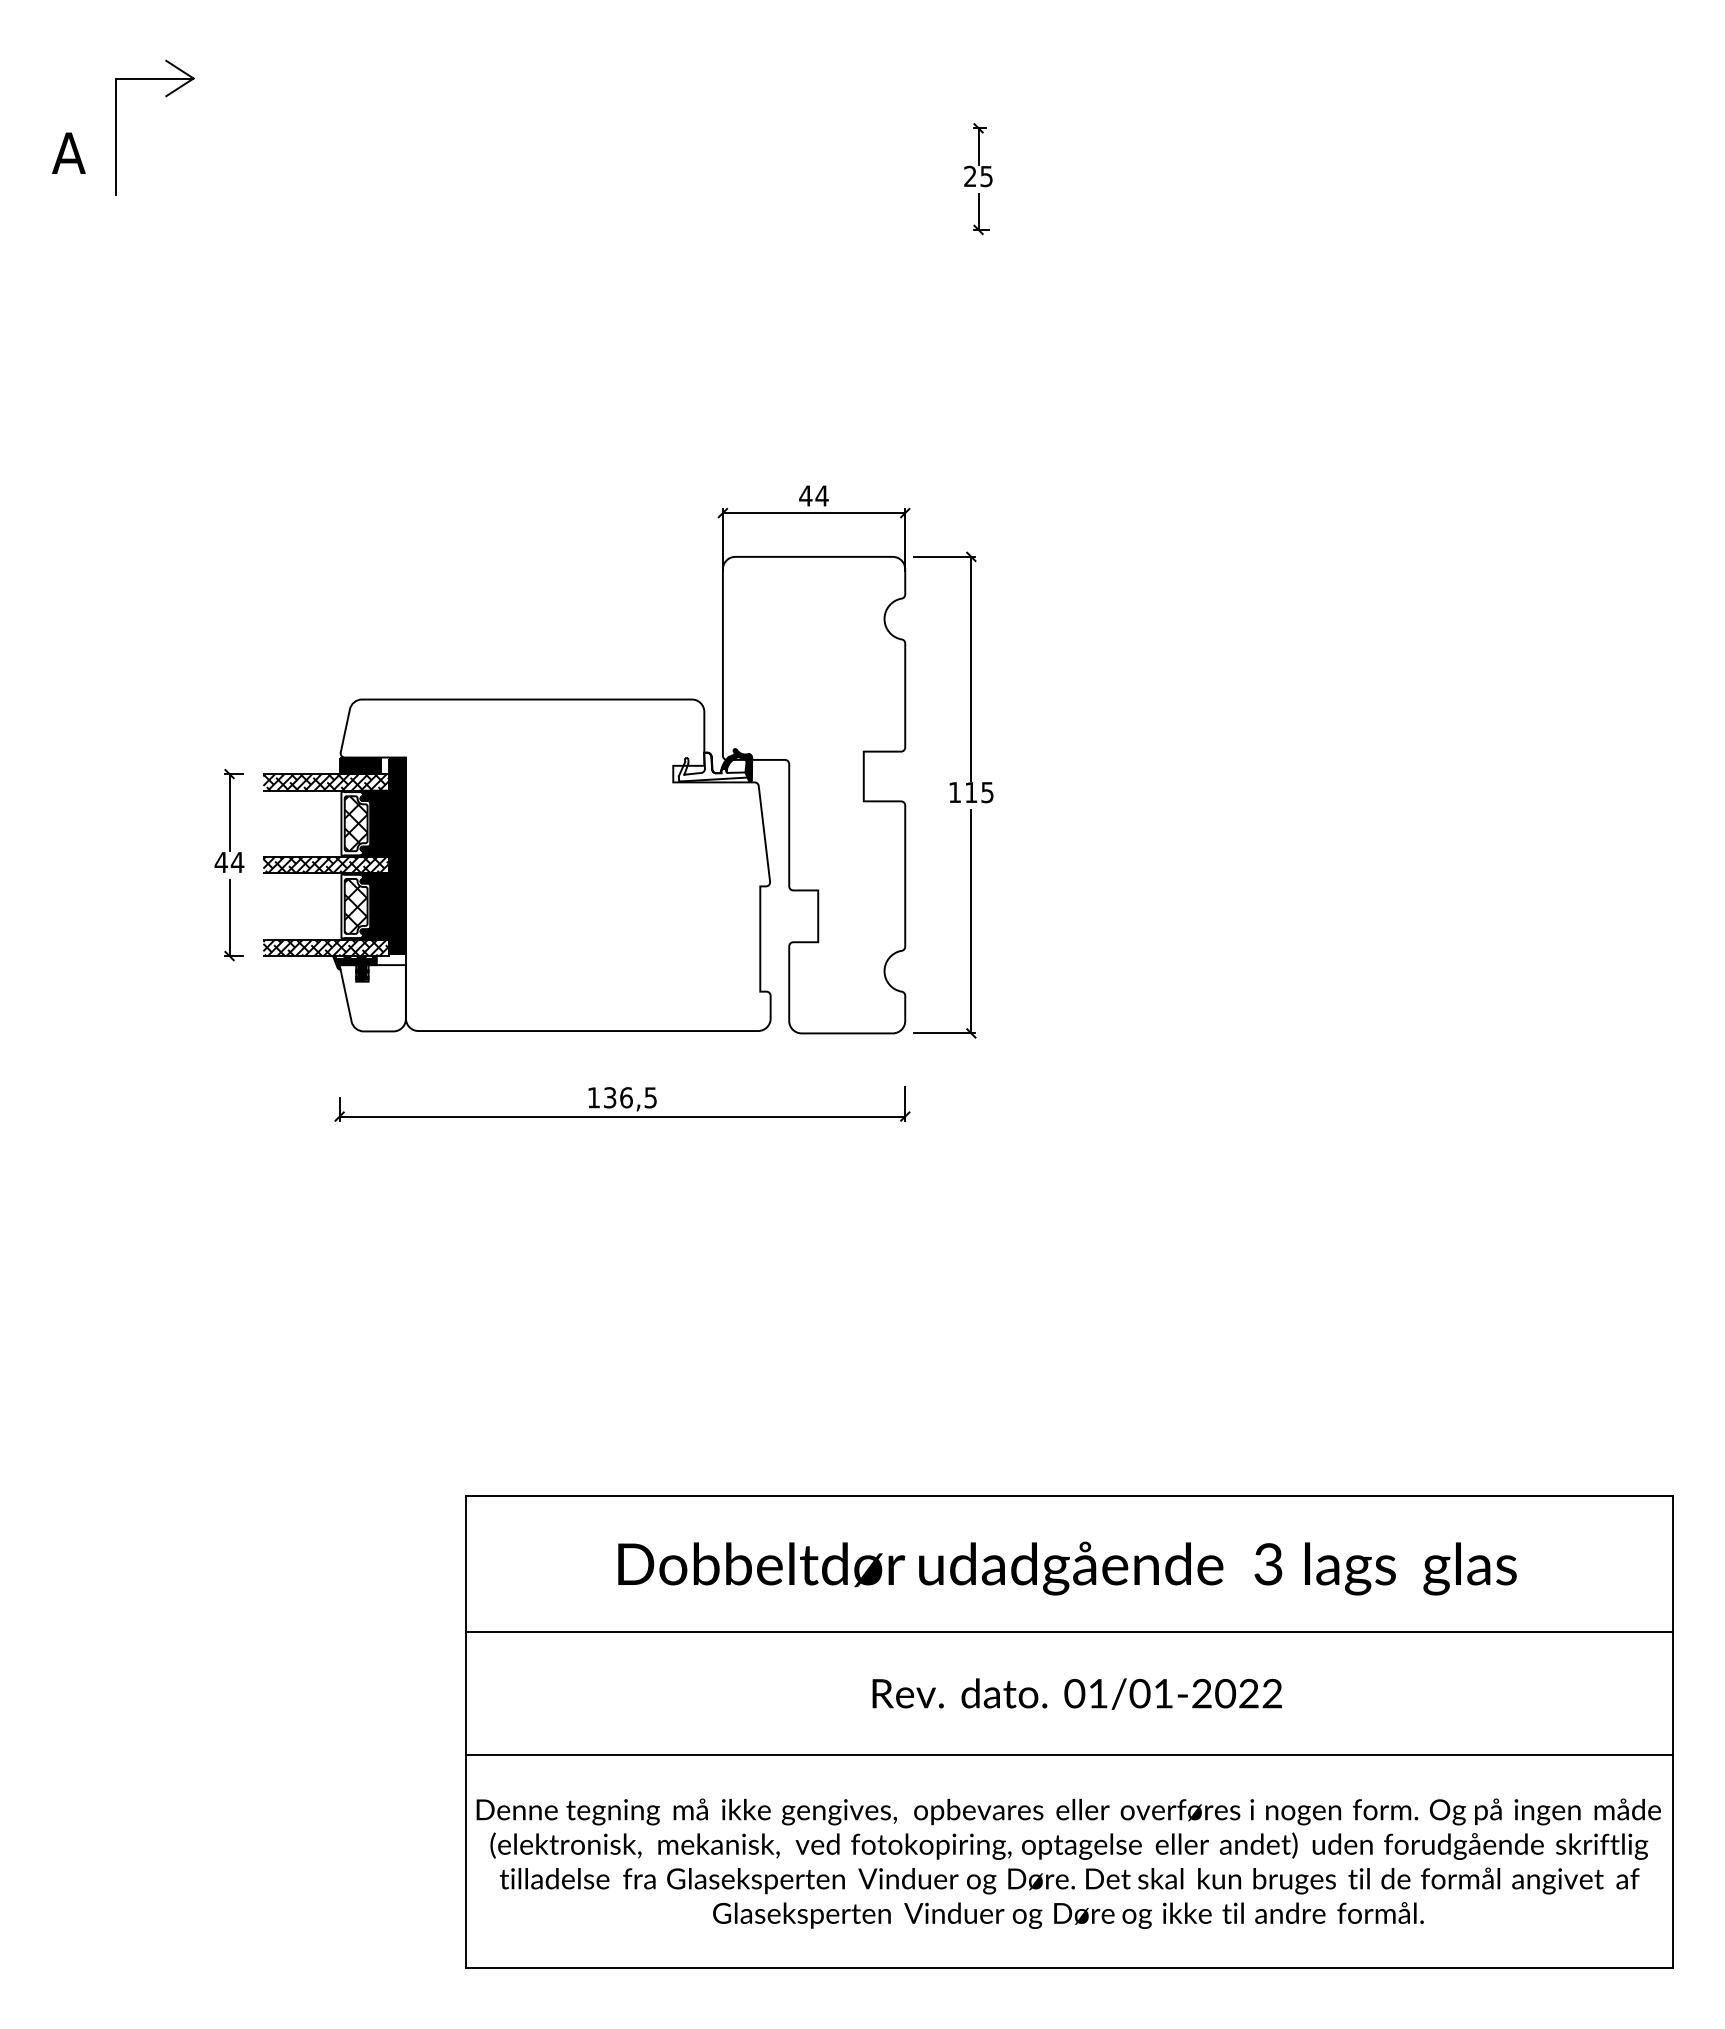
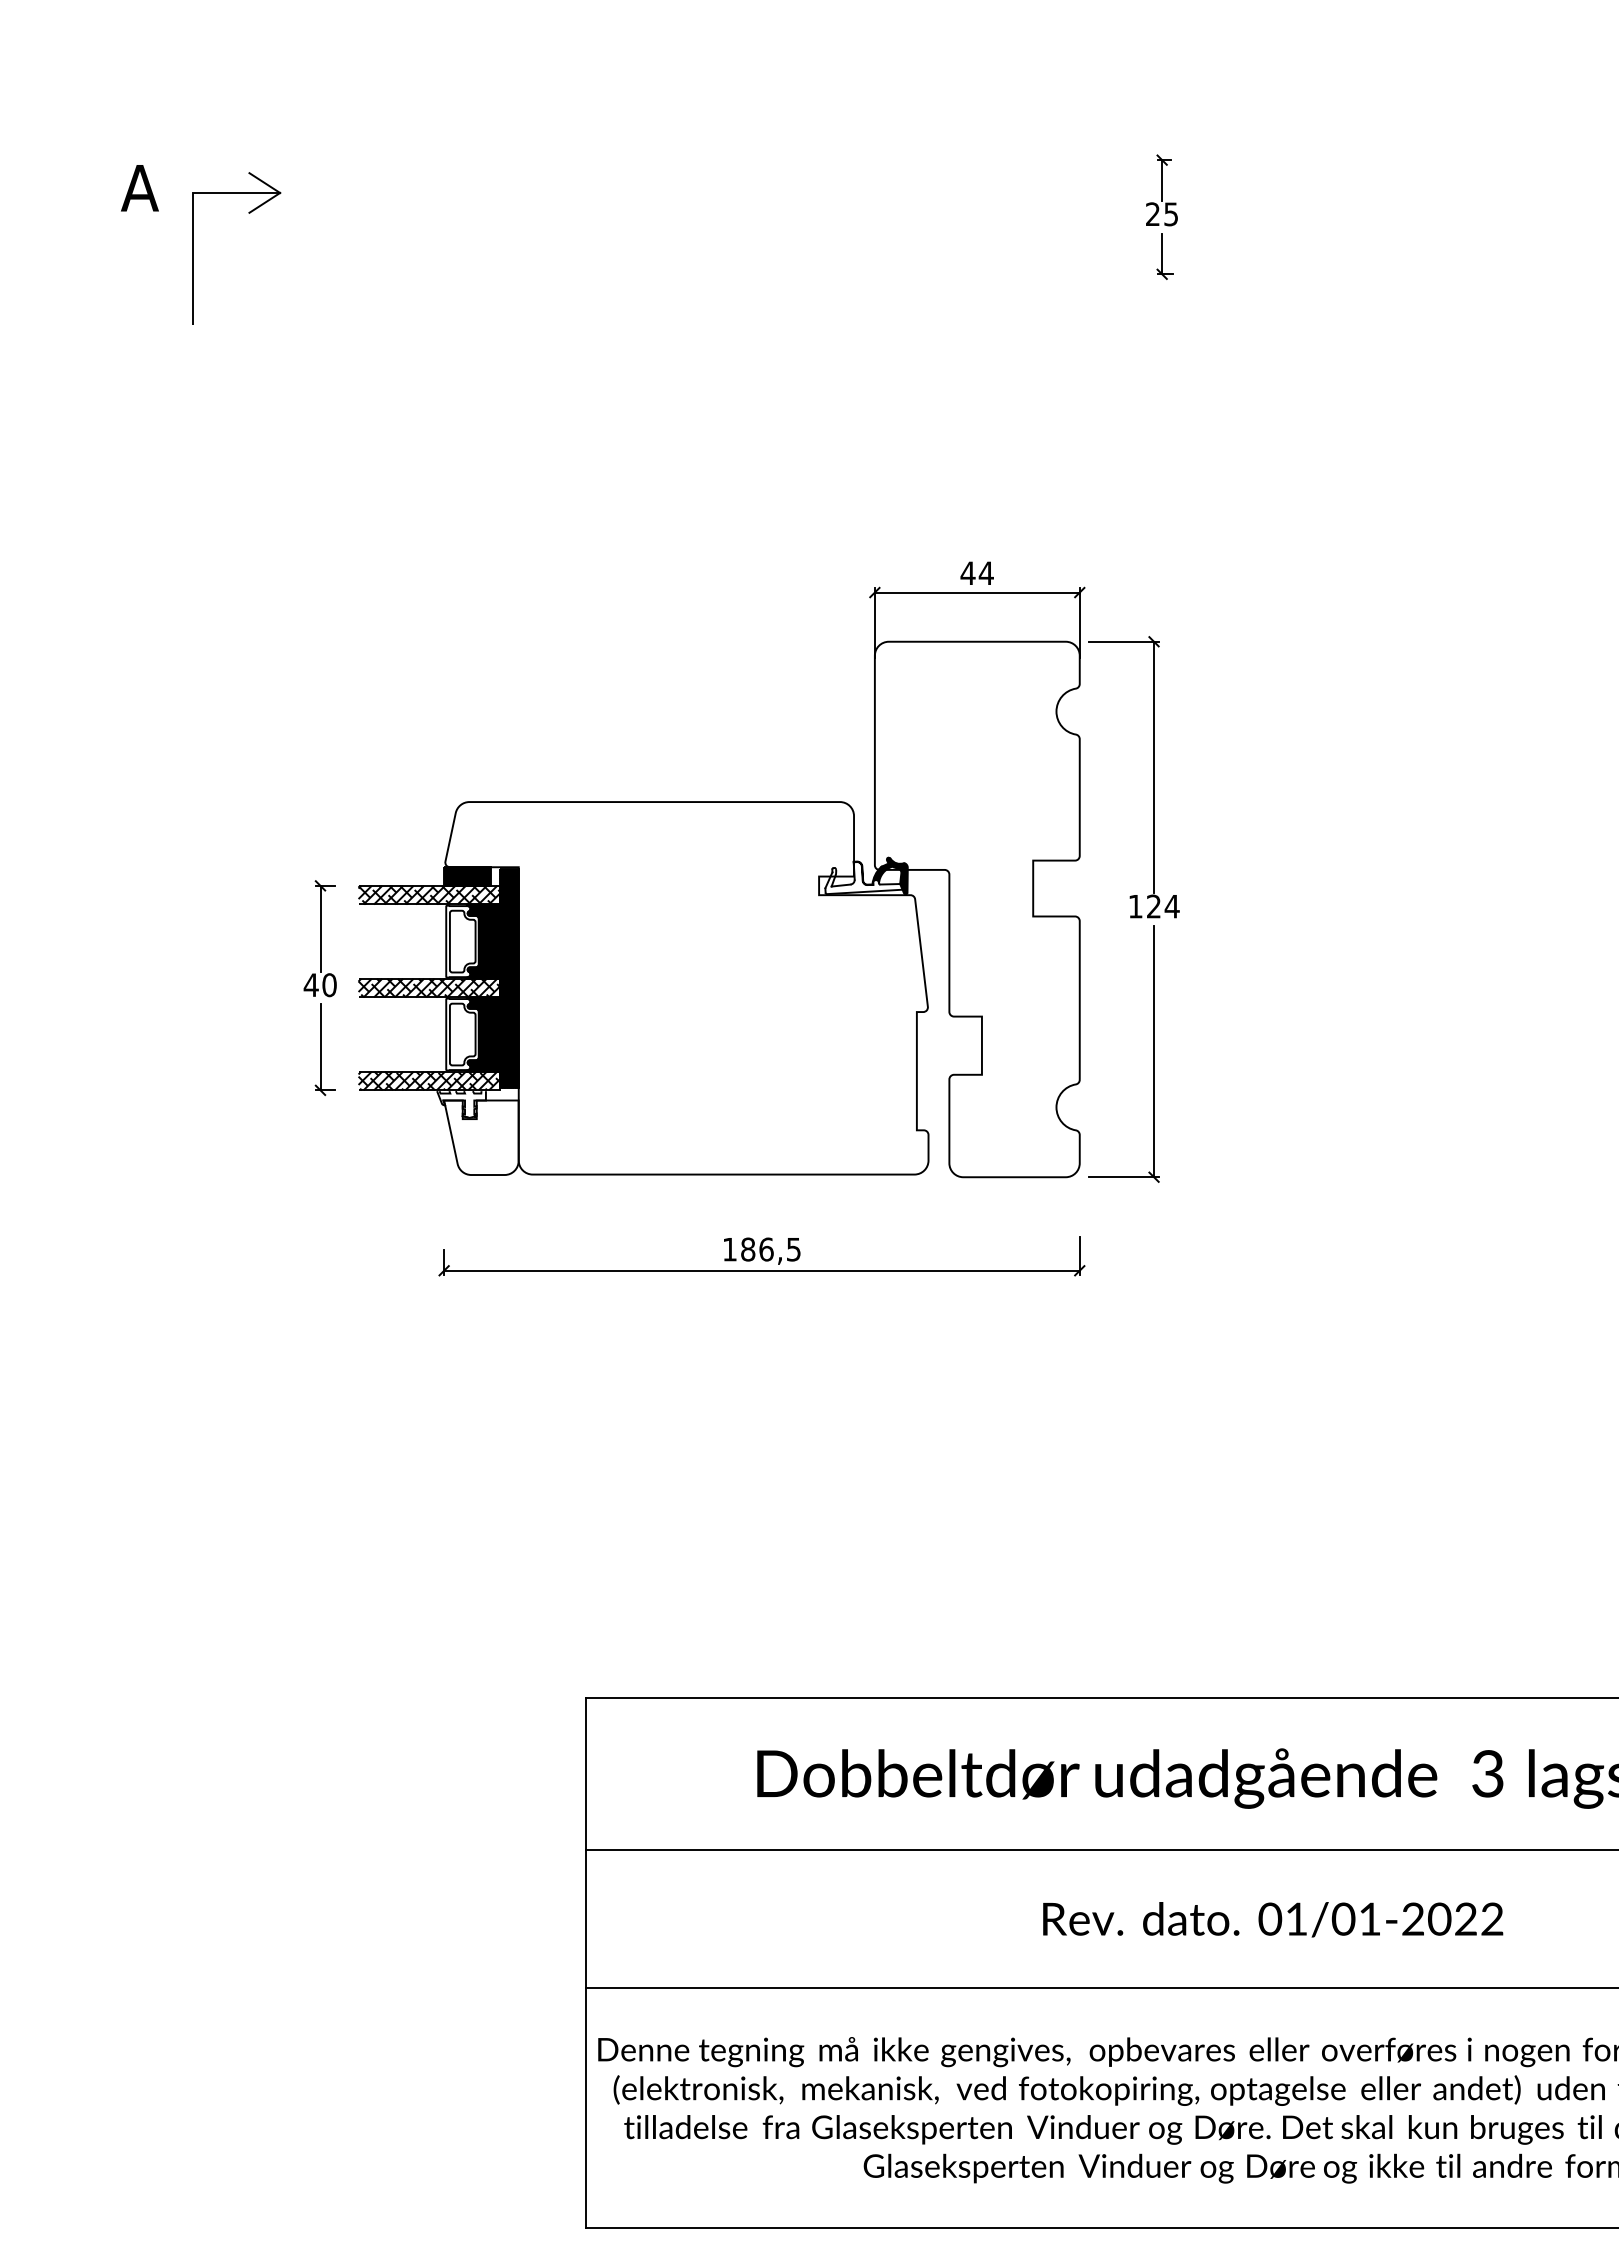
part: (166, 97) -> (249, 214), moved
text: (979, 792) -> (1163, 906), 115 -> 124
hatch: (355, 823) -> (462, 941), removed
text: (237, 862) -> (329, 985), 44 -> 40
hatch: (355, 906) -> (462, 1034), removed
fill: (354, 968) -> (460, 1104), removed
text: (609, 1097) -> (747, 1249), 136,5 -> 186,5

